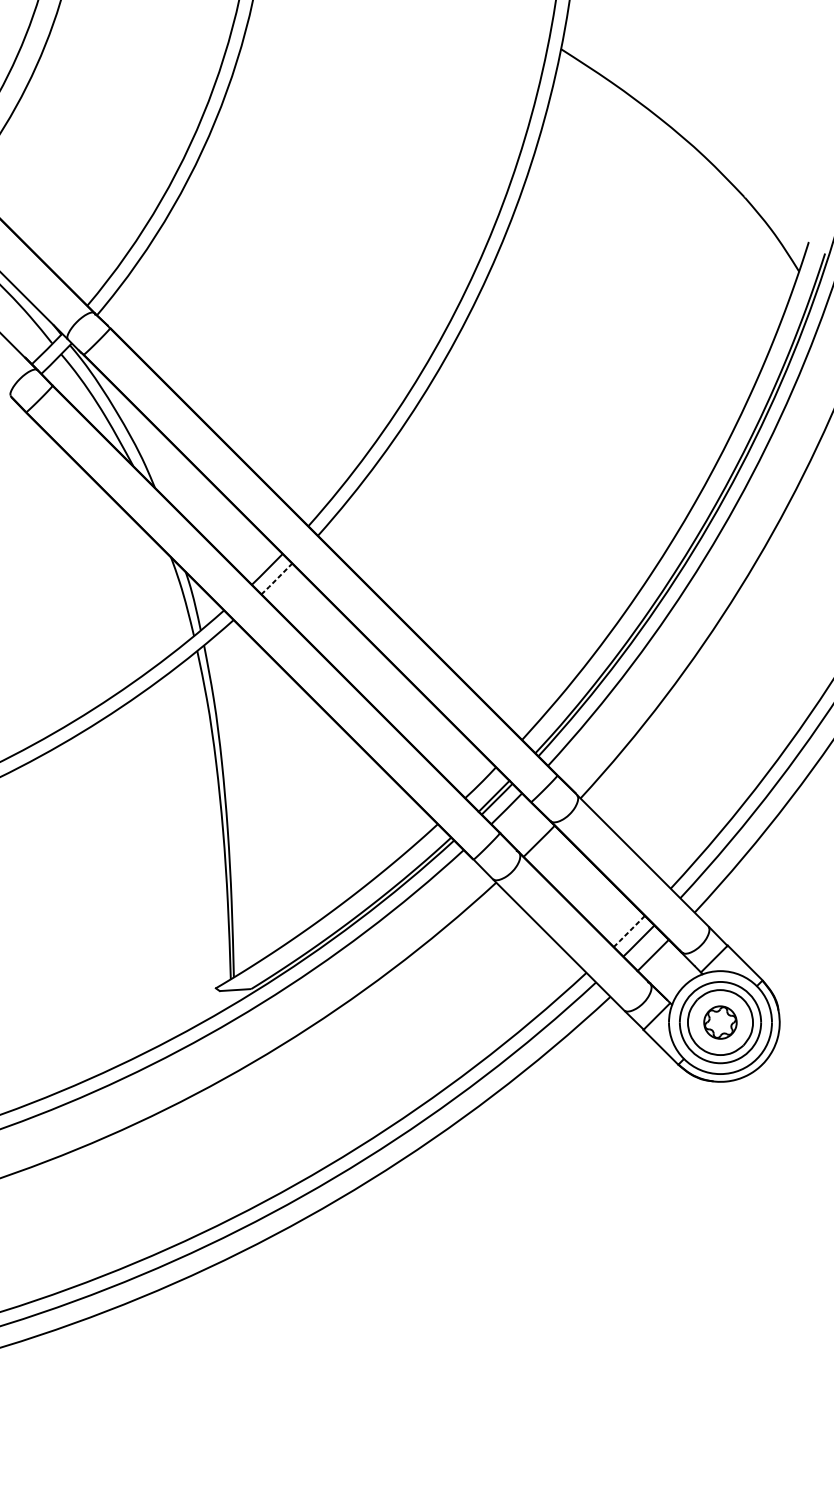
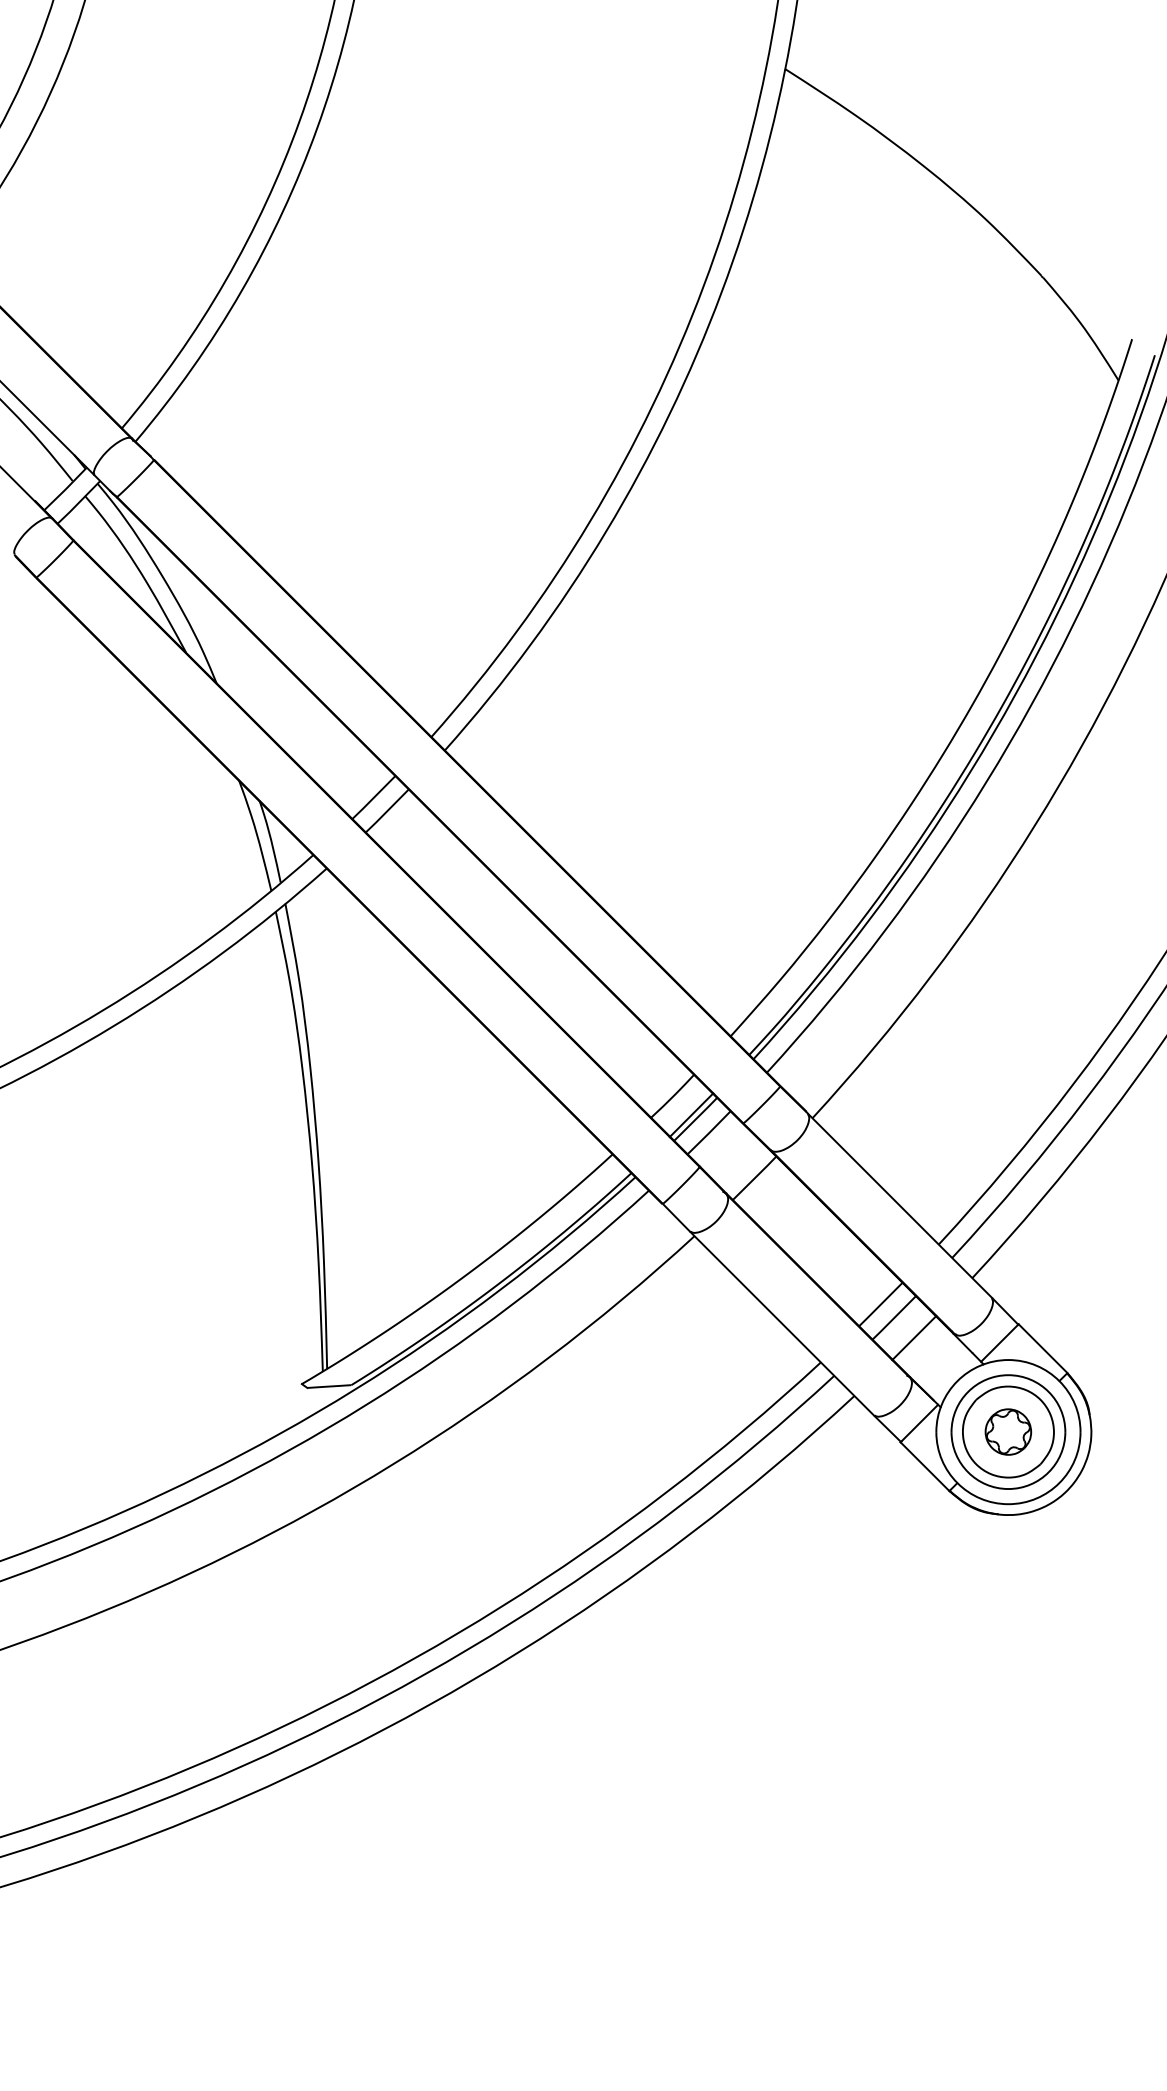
line: (276, 579) -> (386, 811), dashed -> solid
line: (629, 931) -> (880, 1304), dashed -> solid

